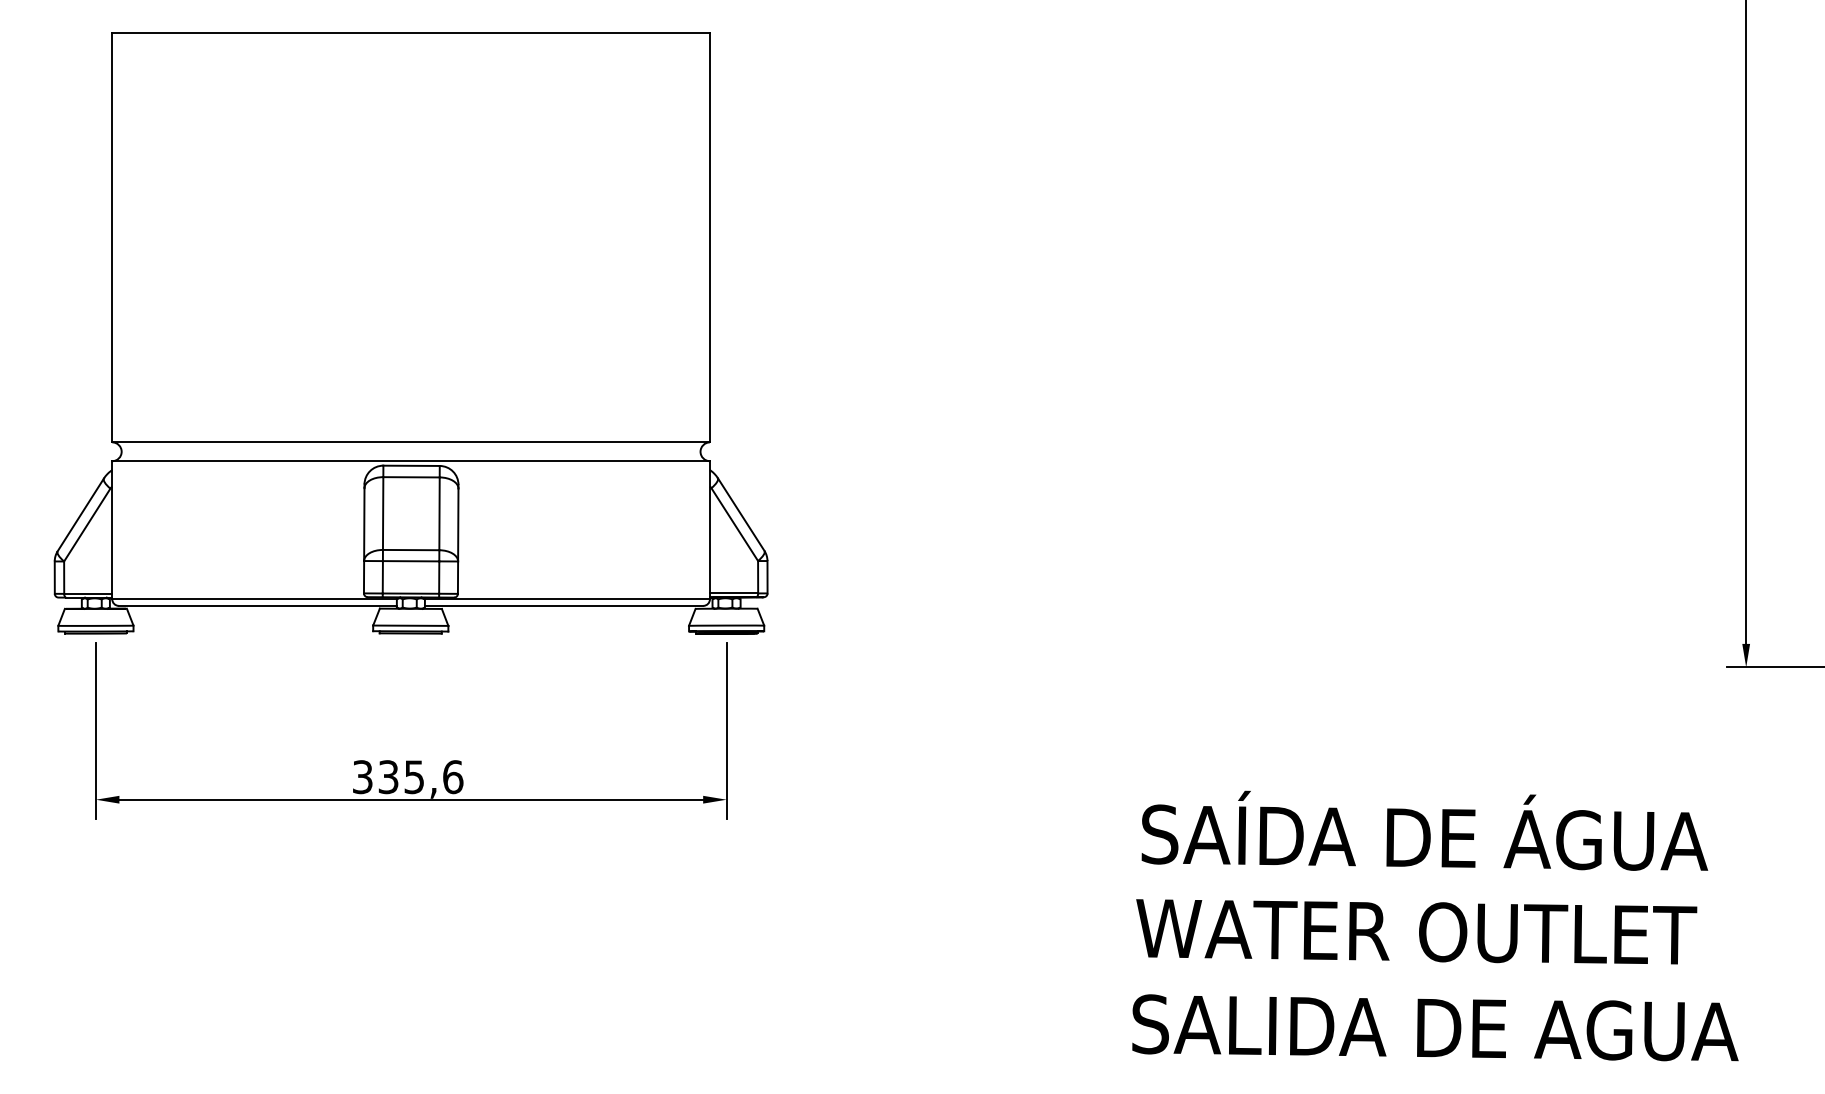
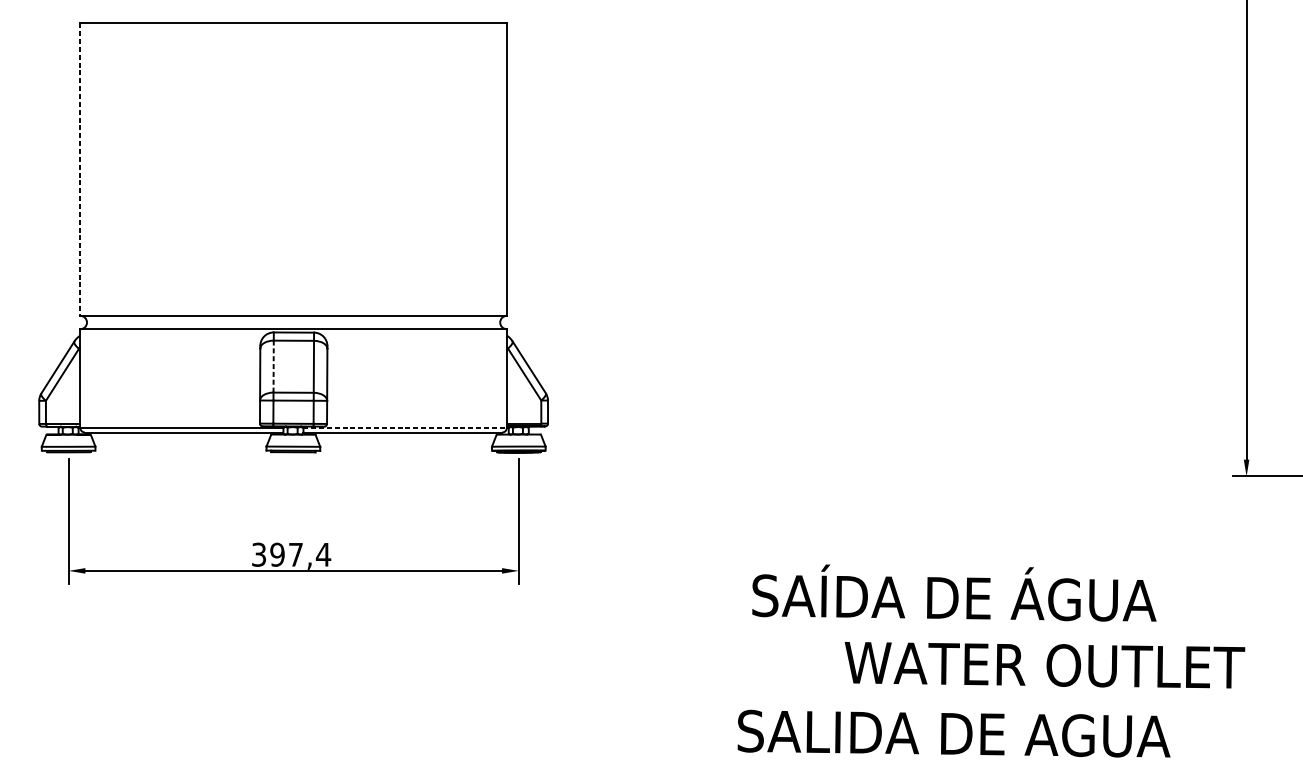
line: (112, 237) -> (80, 169), solid -> dashed
line: (383, 513) -> (273, 366), solid -> dashed
line: (567, 599) -> (405, 427), solid -> dashed
text: (420, 777) -> (300, 555), 335,6 -> 397,4
text: (1424, 830) -> (954, 592), moved
text: (1416, 931) -> (1044, 664), moved
text: (1435, 1027) -> (954, 733), moved

